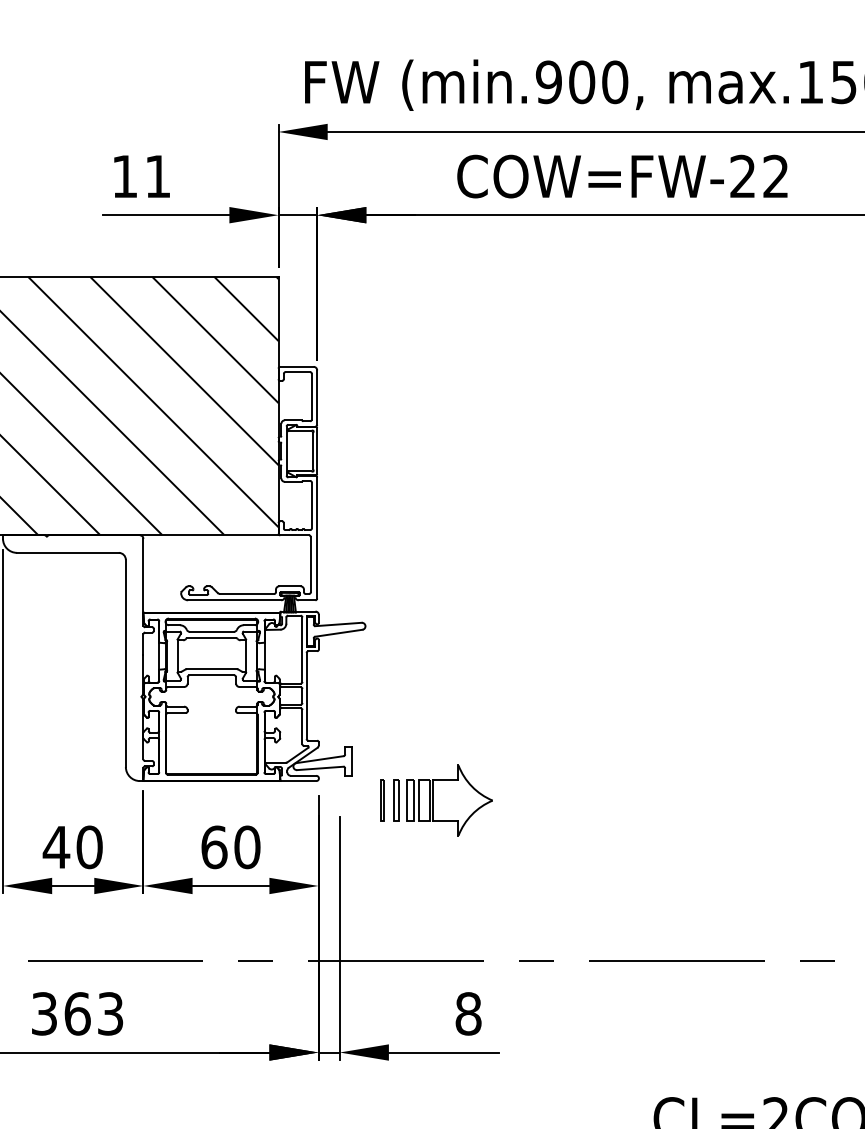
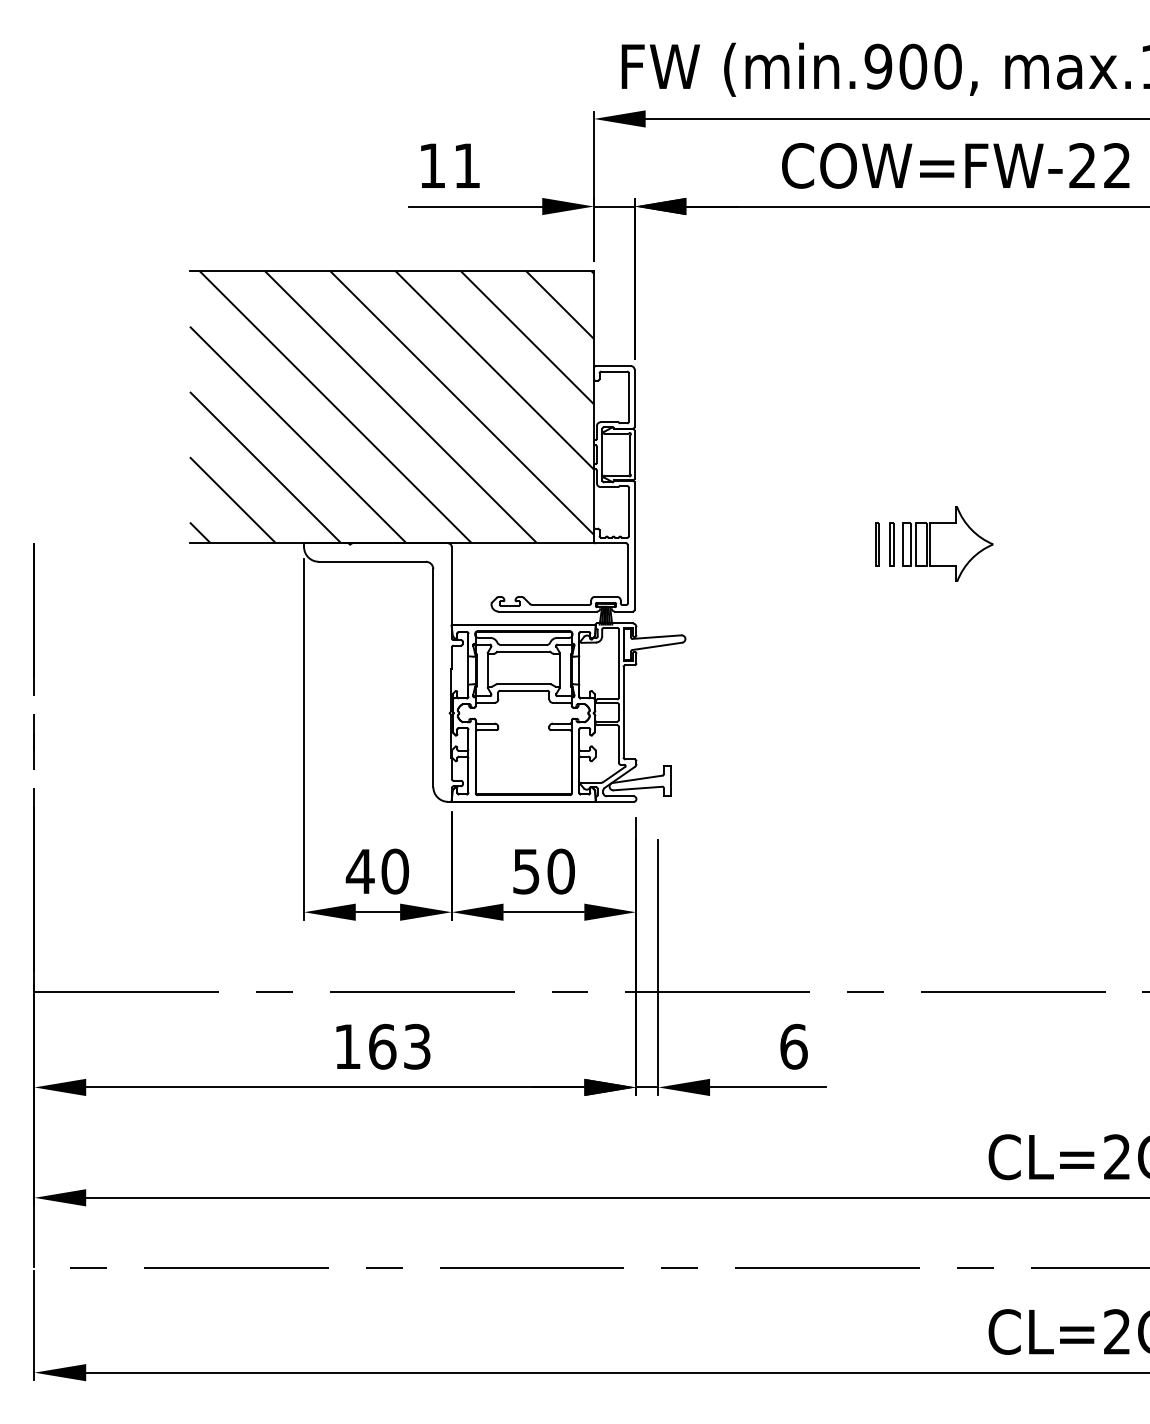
part: (436, 799) -> (934, 543), moved
text: (214, 847) -> (526, 871), 60 -> 50
text: (44, 1013) -> (347, 1046), 363 -> 163
text: (468, 1013) -> (793, 1046), 8 -> 6

